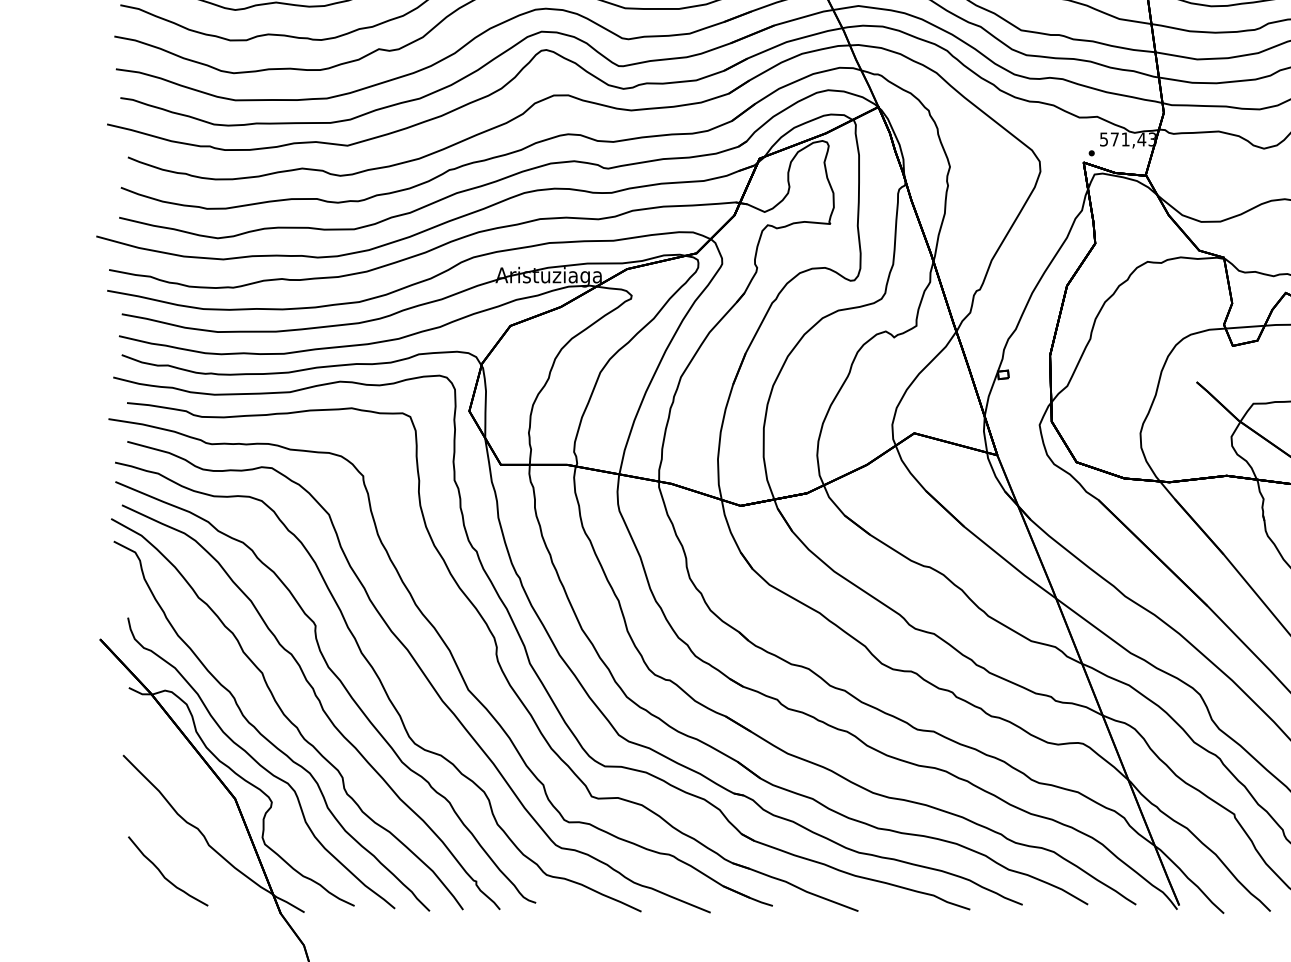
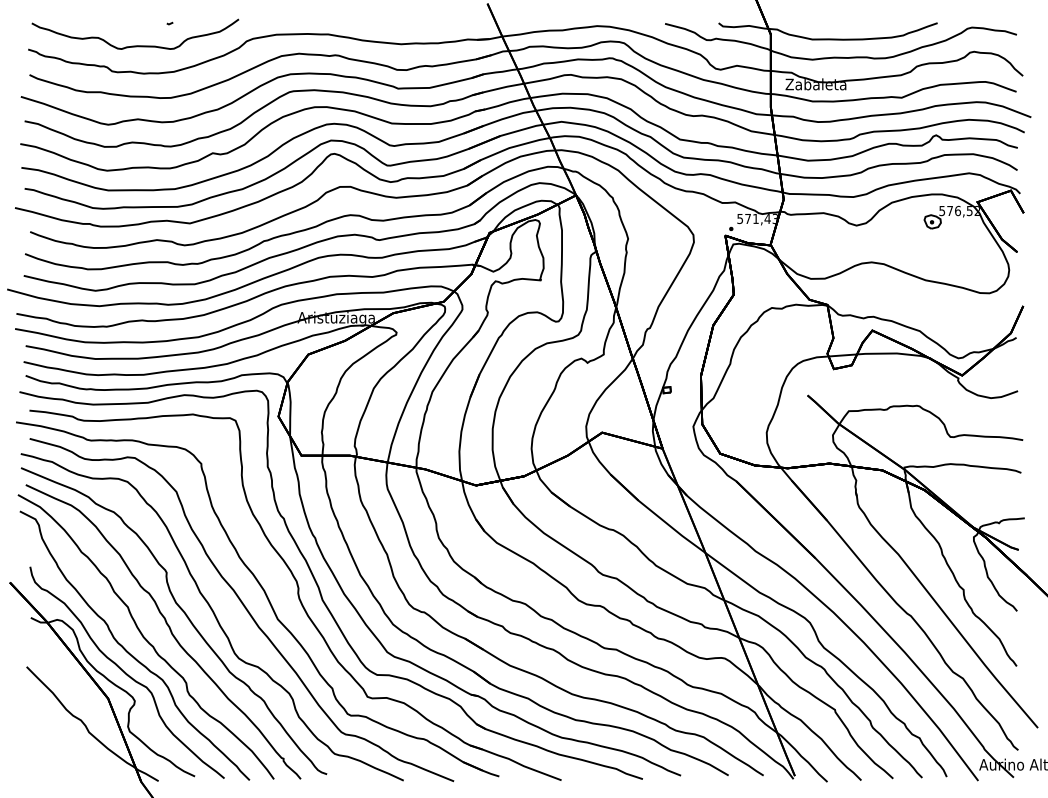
curve: (164, 874) -> (56, 753), removed

